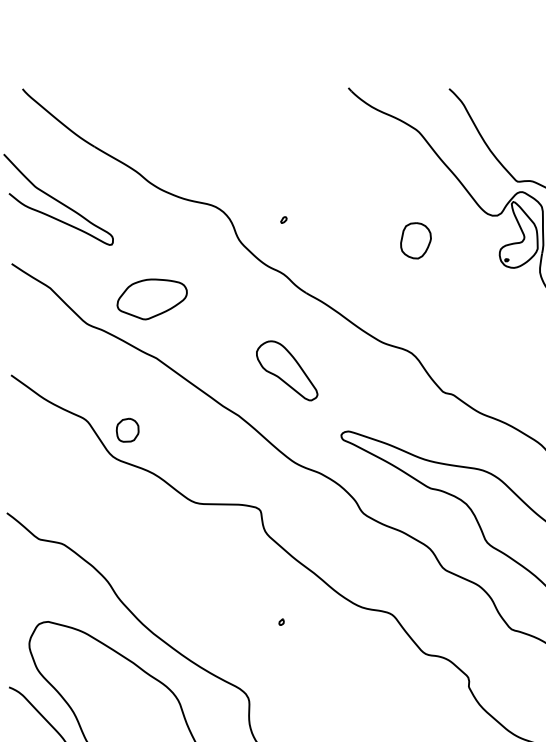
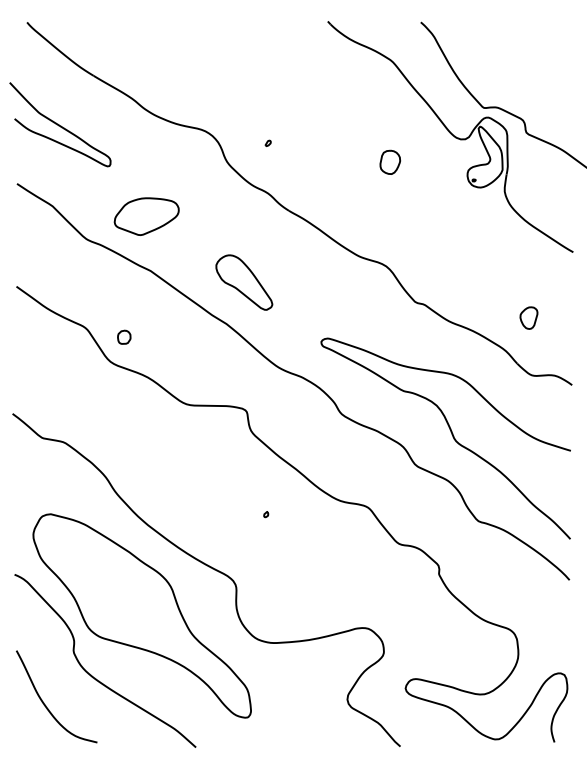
part: (416, 239) -> (390, 161), size x0.71
part: (287, 370) -> (244, 282), moved
part: (128, 429) -> (124, 336), size x0.62

